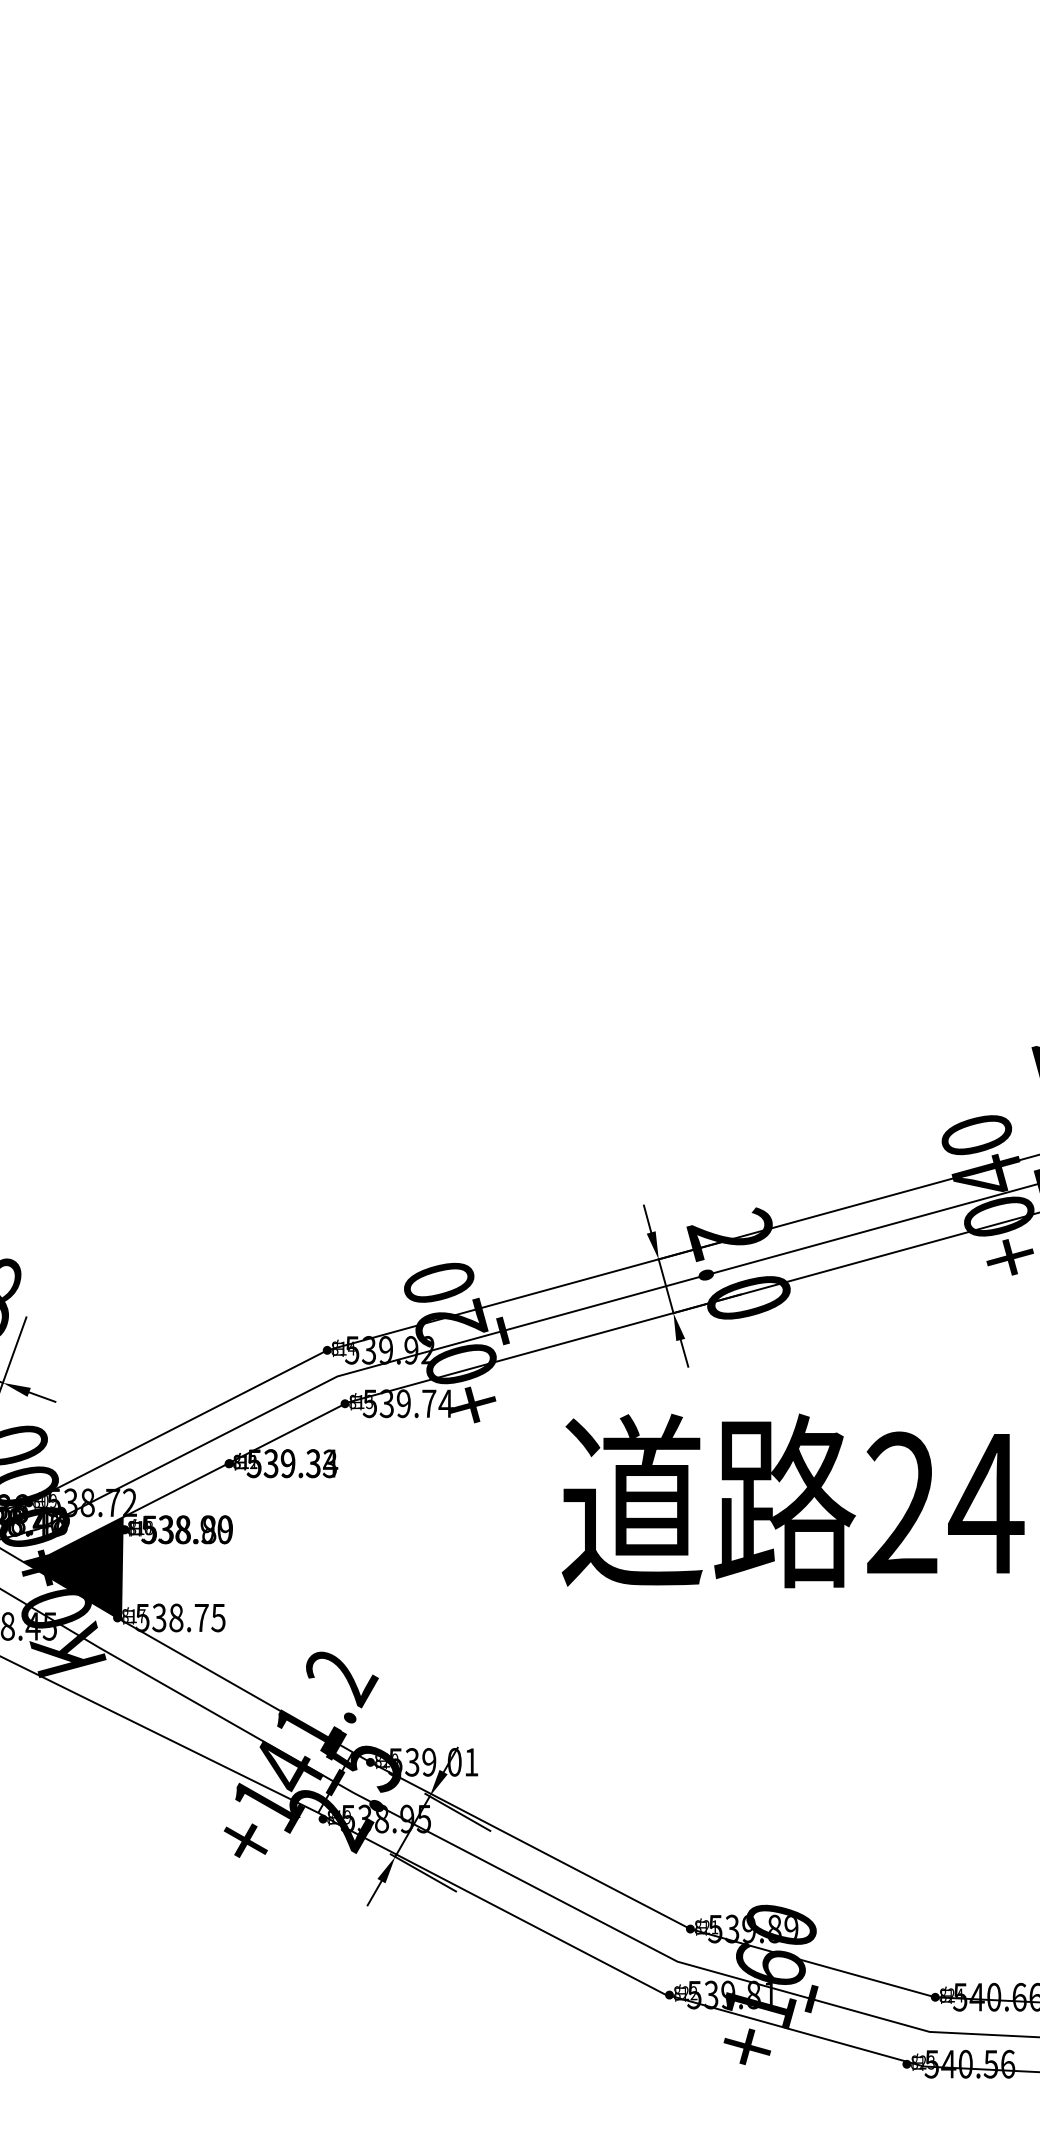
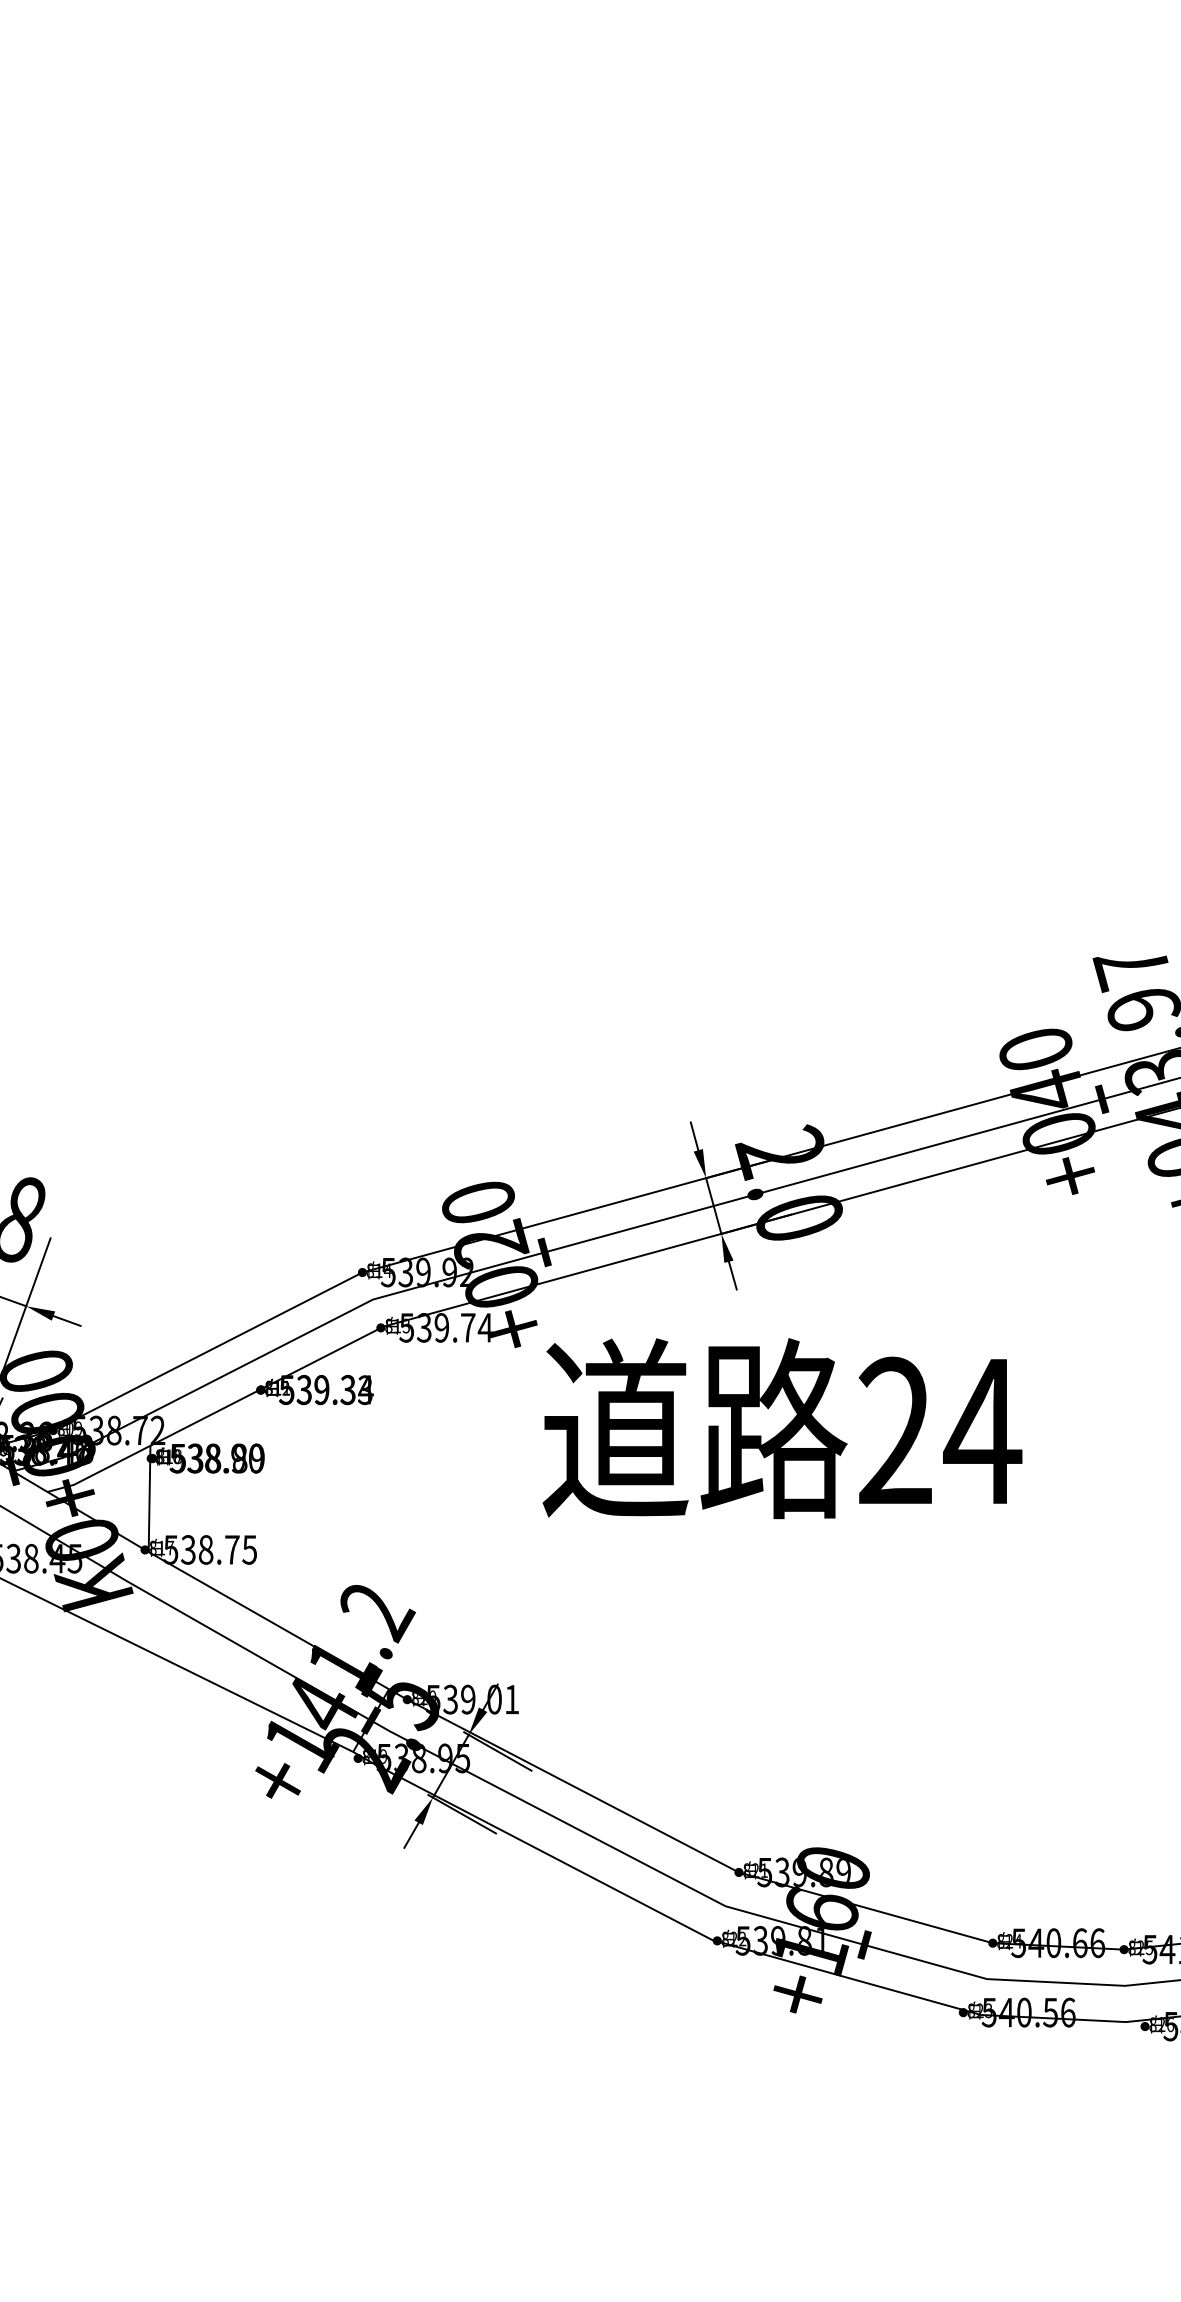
text: (793, 1500) -> (782, 1428), moved
fill: (72, 1568) -> (98, 1498), removed

